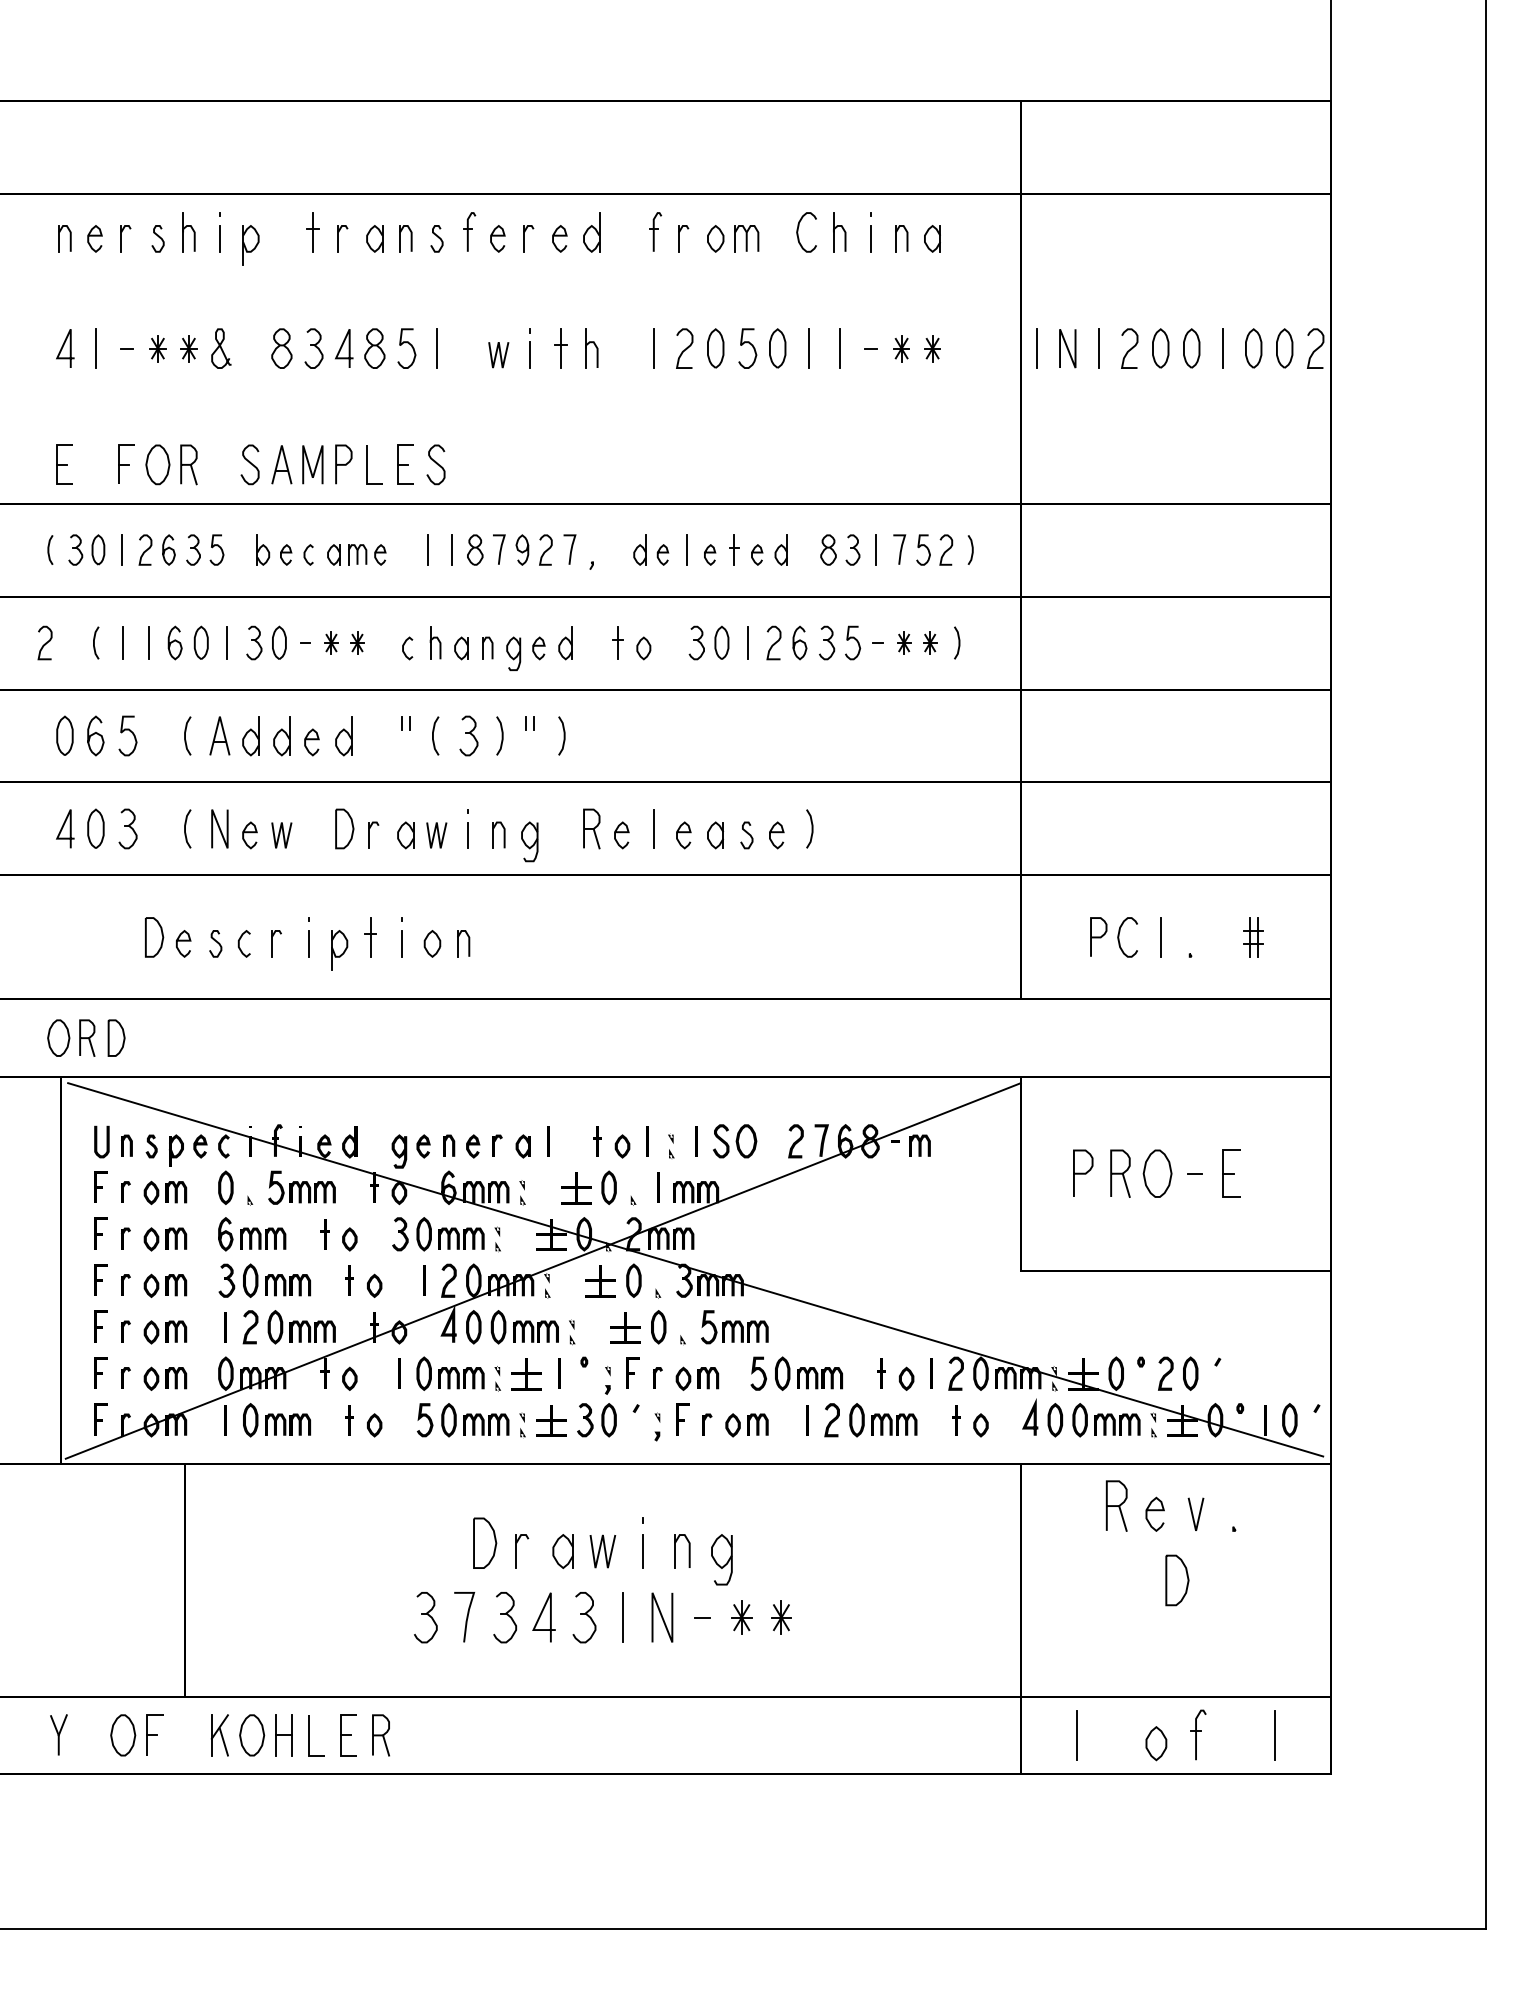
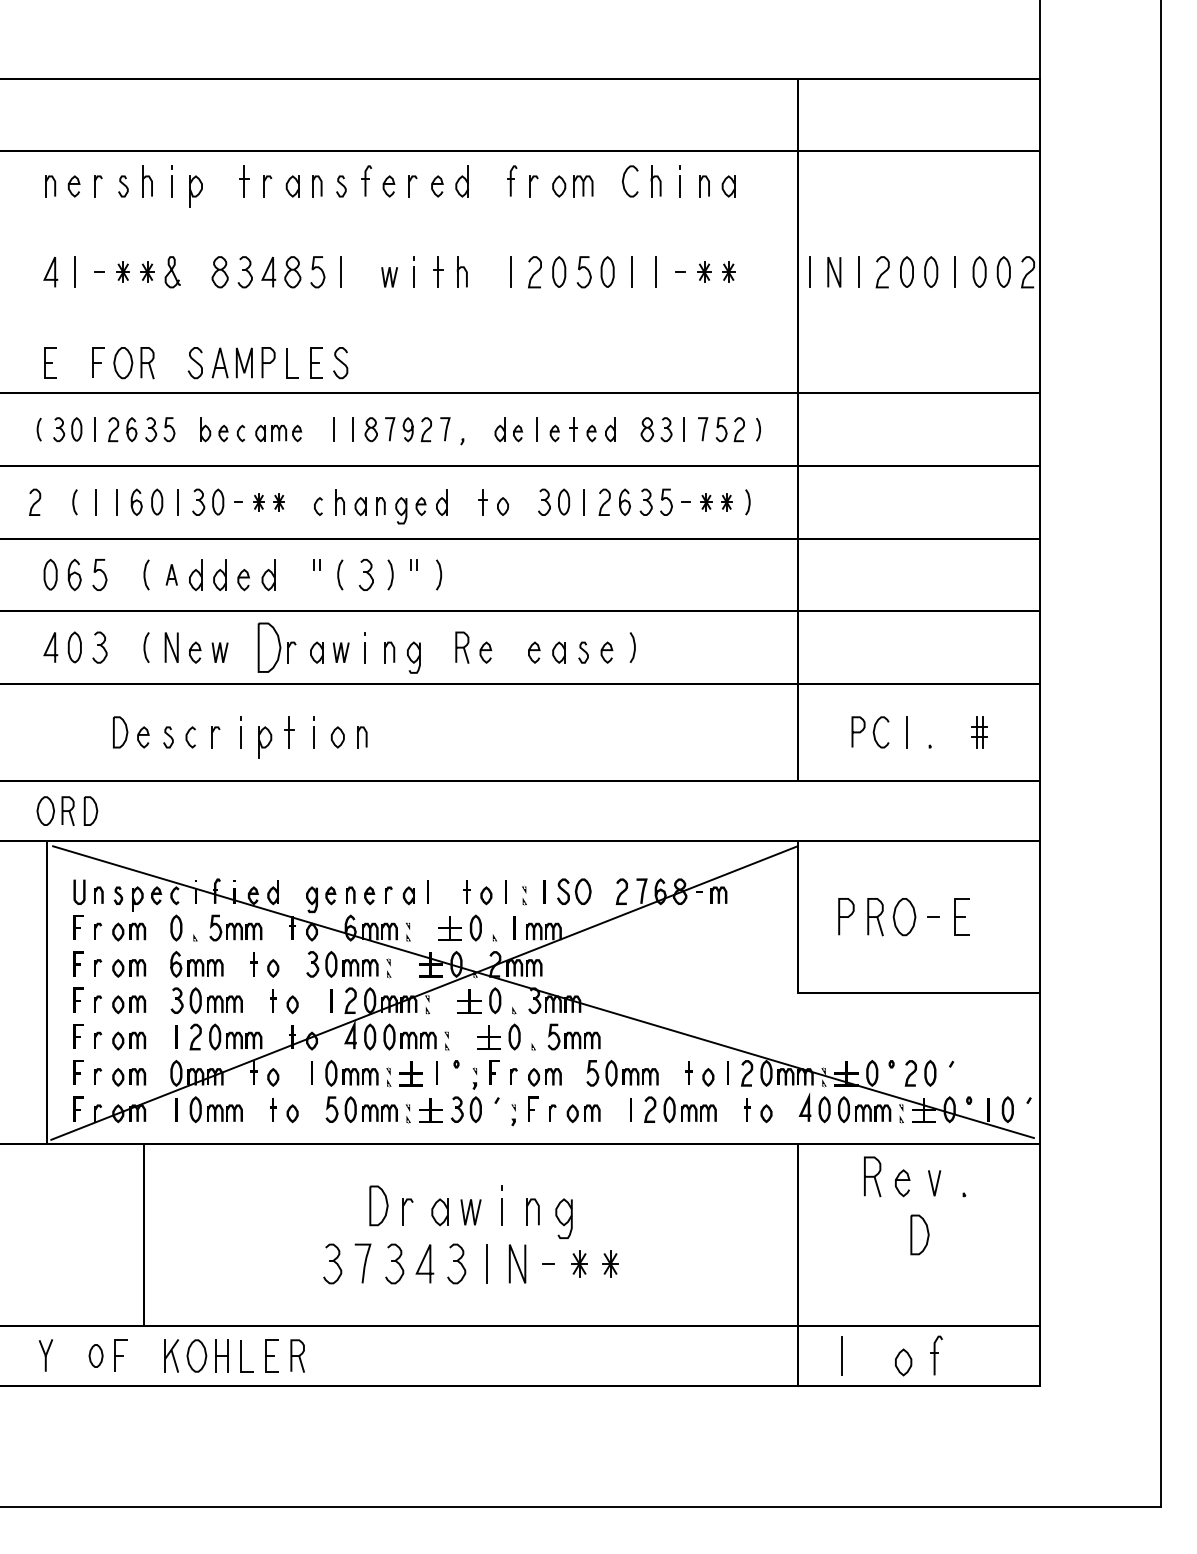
part: (219, 735) -> (171, 574), size x0.7
part: (343, 828) -> (268, 647), size x1.6
line: (653, 828) -> (510, 647), removed
part: (122, 1734) -> (95, 1355), size x0.7
line: (1275, 1734) -> (996, 1355), removed

